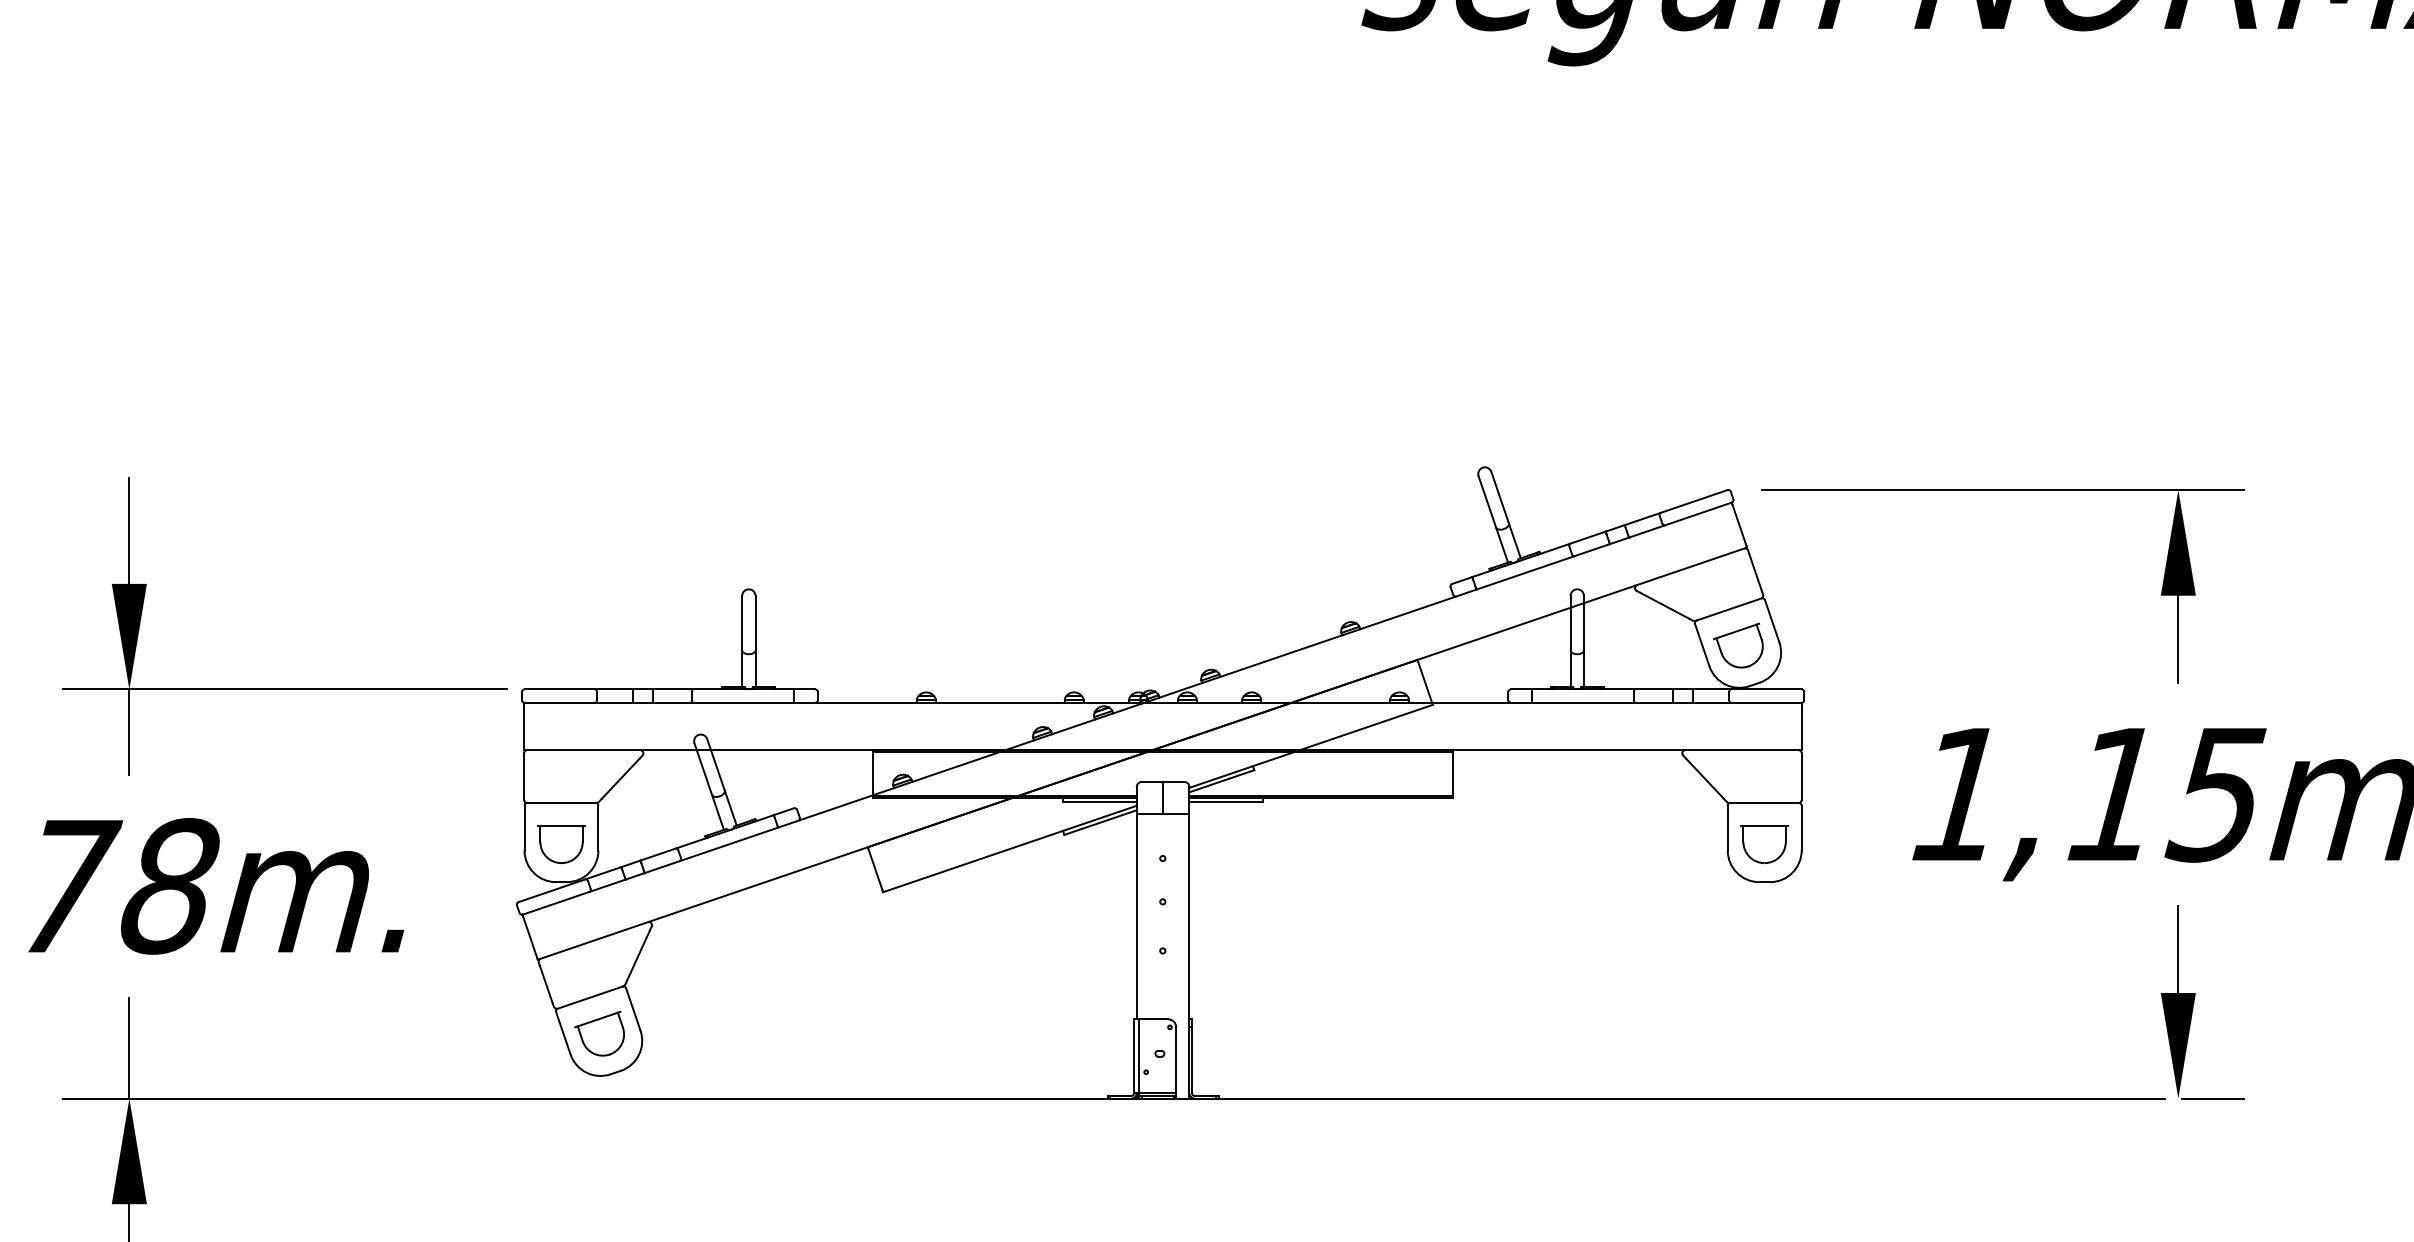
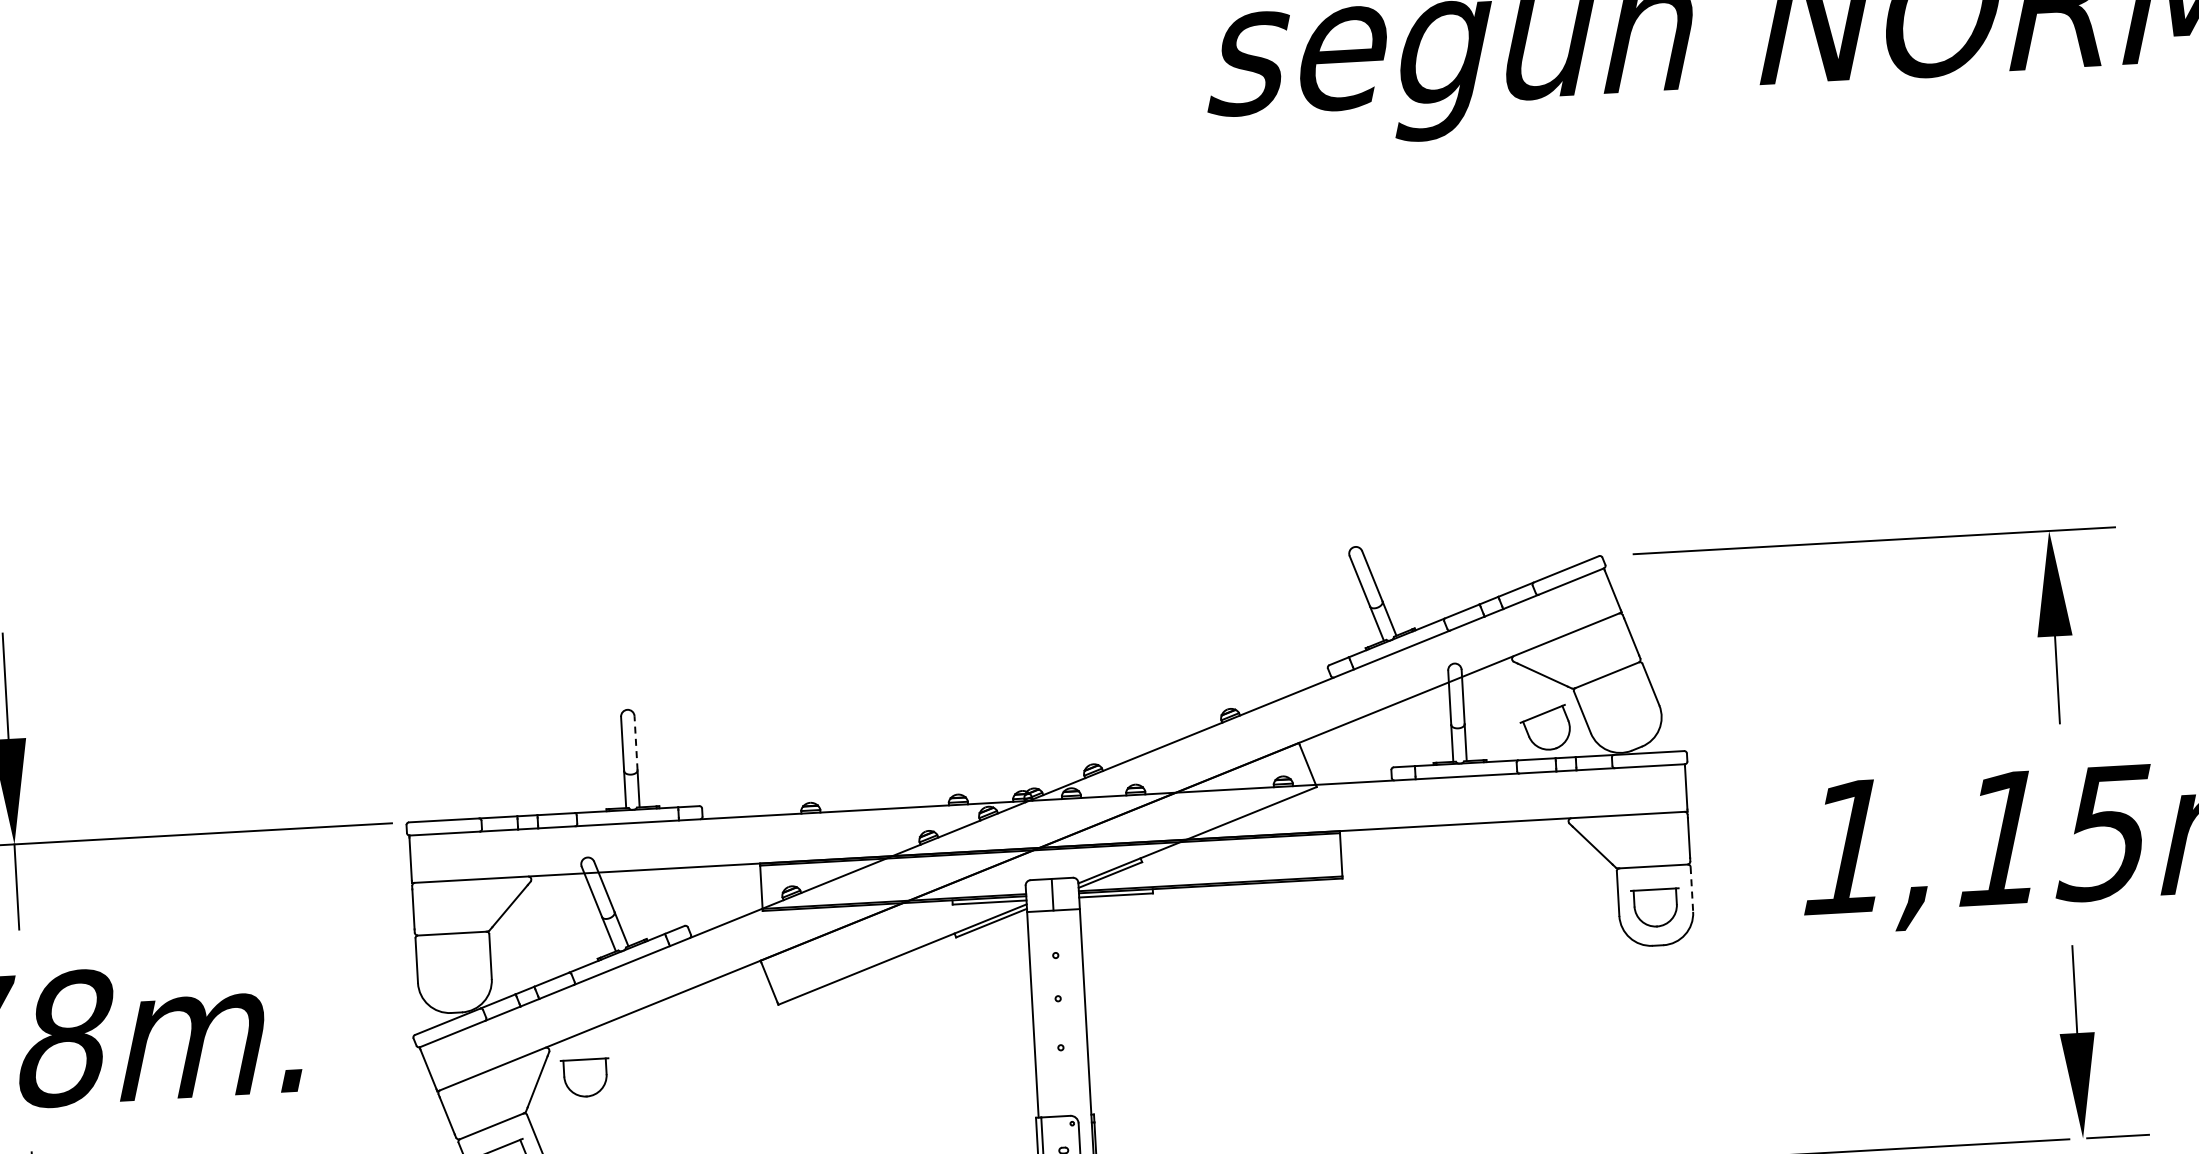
line: (755, 622) -> (635, 742), solid -> dashed
part: (1738, 645) -> (1545, 727), moved
line: (1801, 828) -> (1691, 889), solid -> dashed
part: (561, 844) -> (585, 1077), moved

